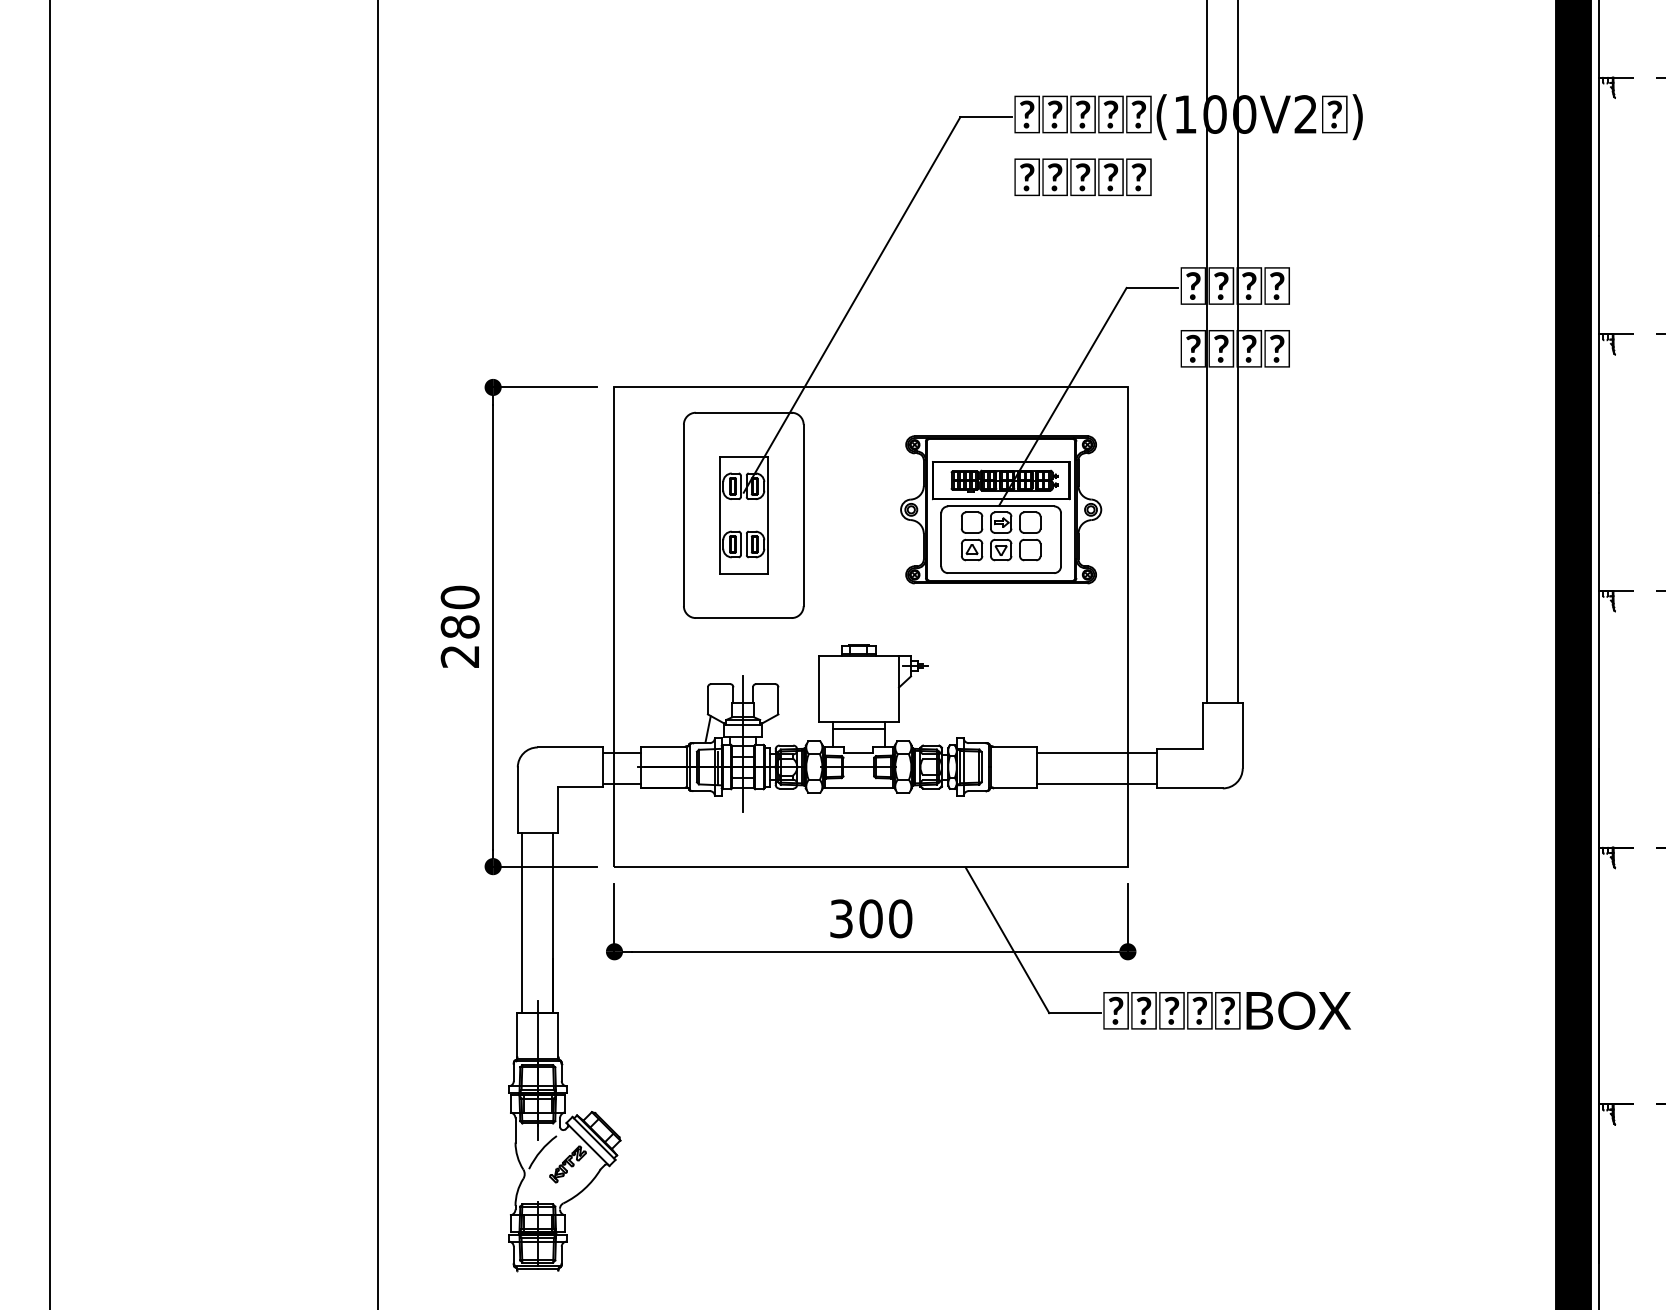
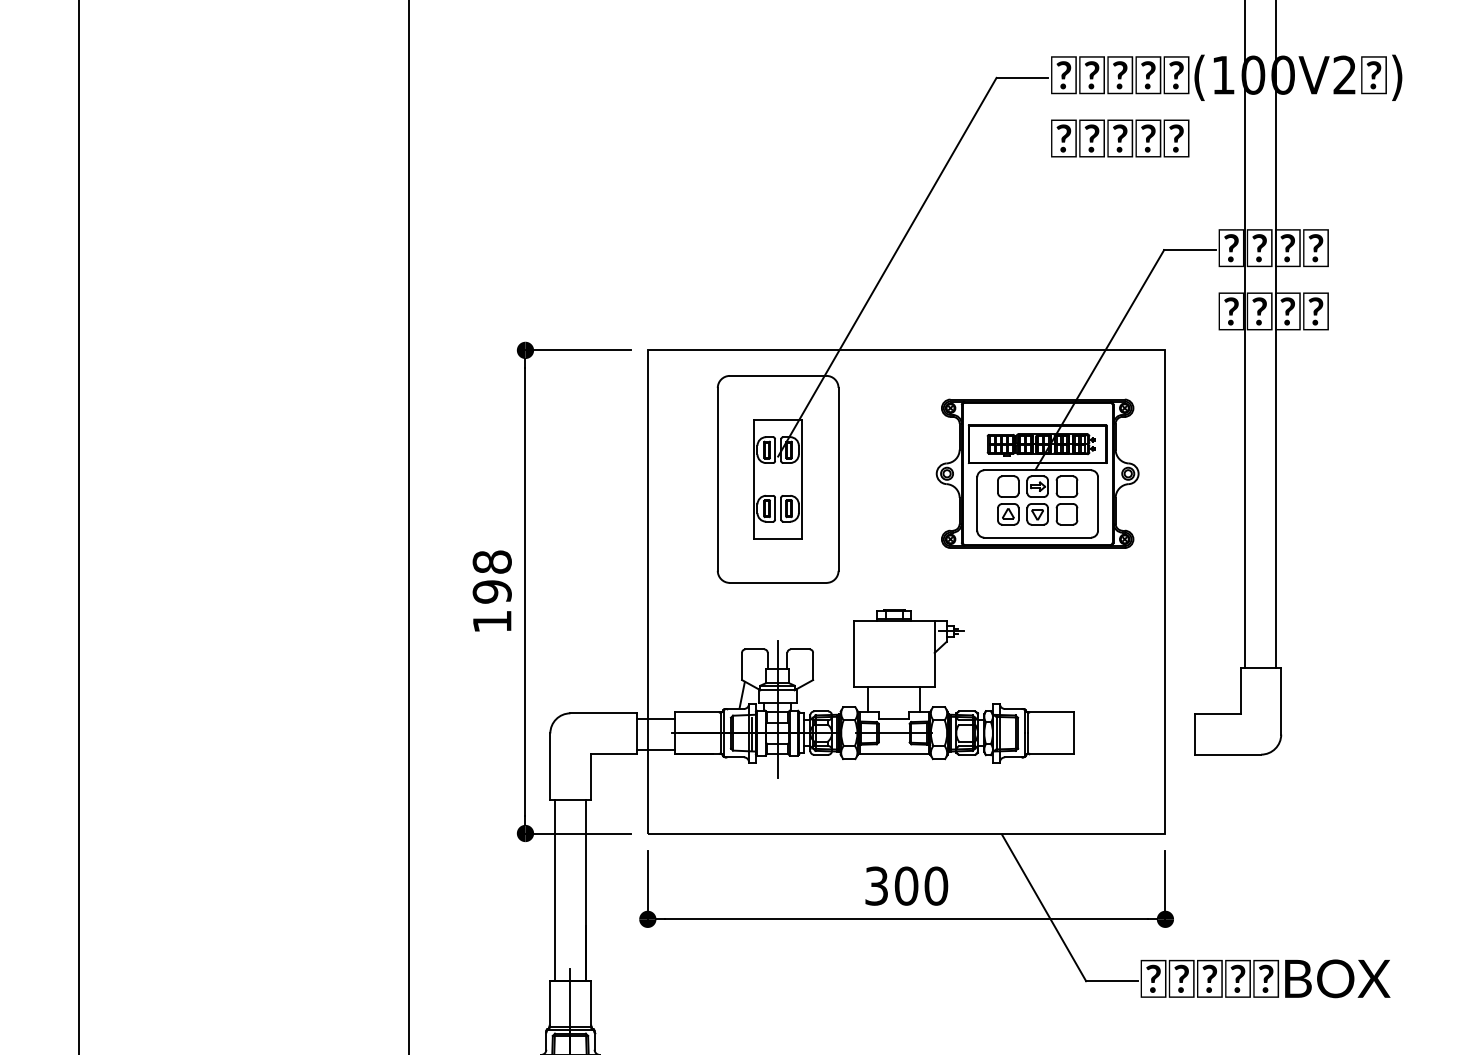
text: (459, 626) -> (491, 591), 280 -> 198
line: (858, 729) -> (893, 695), removed
line: (1096, 752) -> (1133, 718), removed
line: (1096, 783) -> (1133, 749), removed

